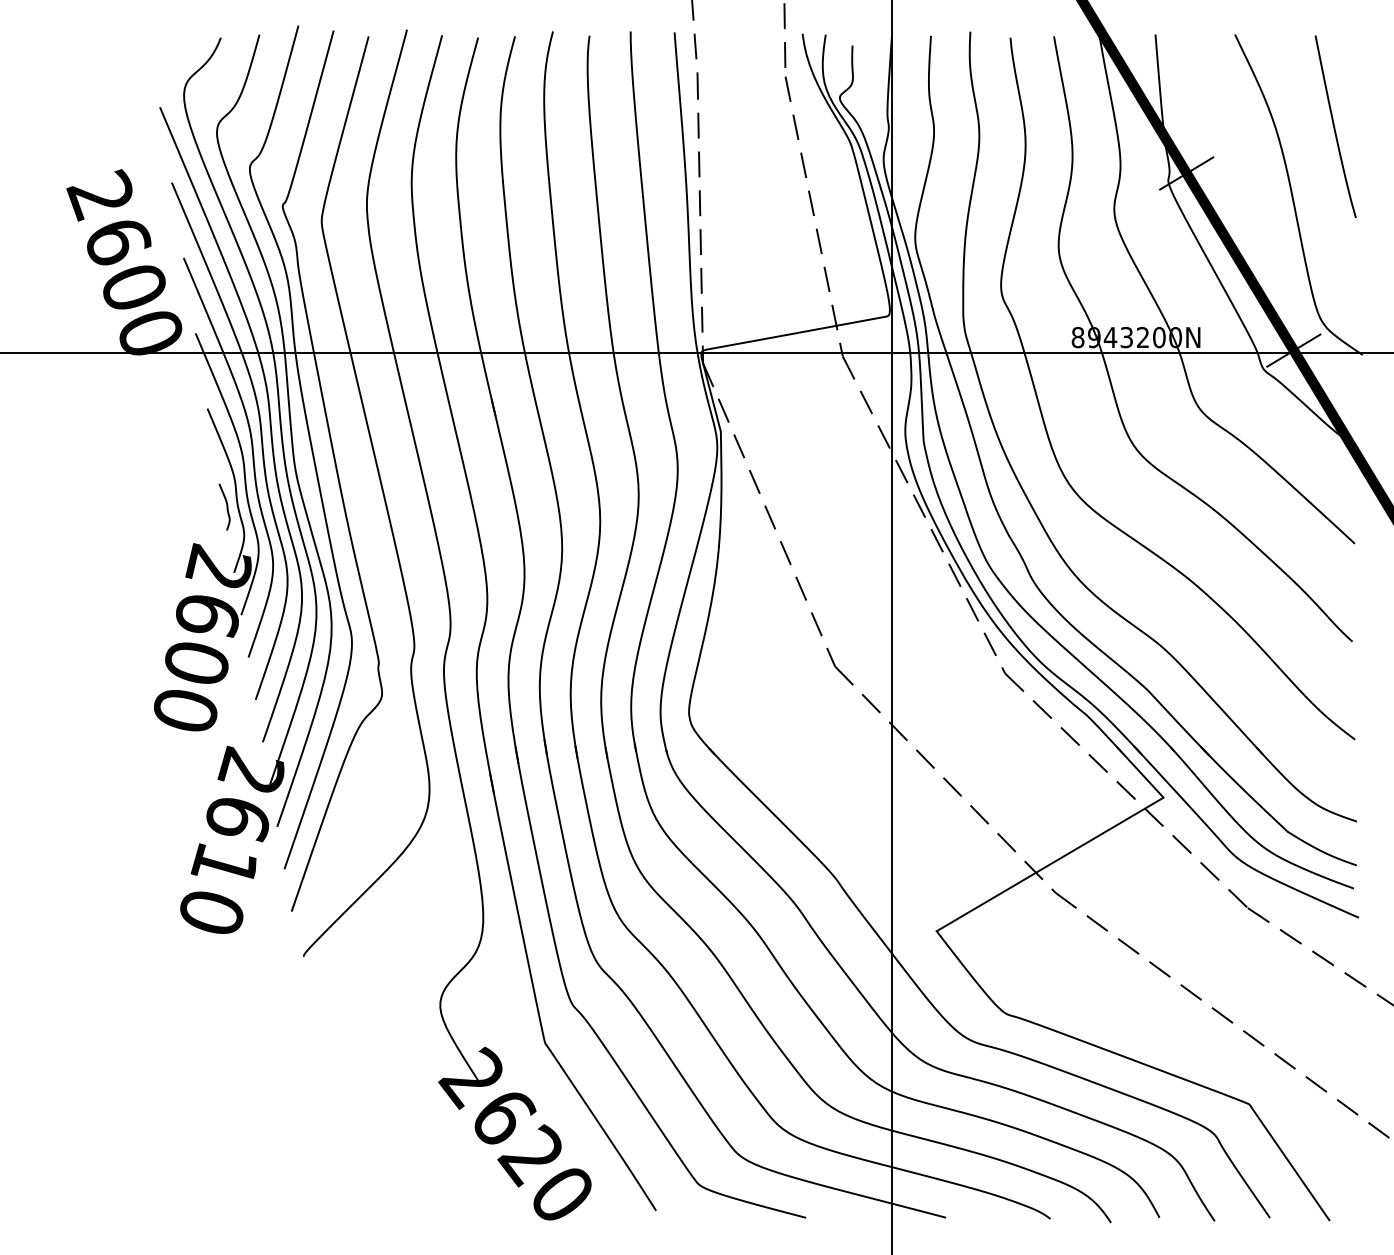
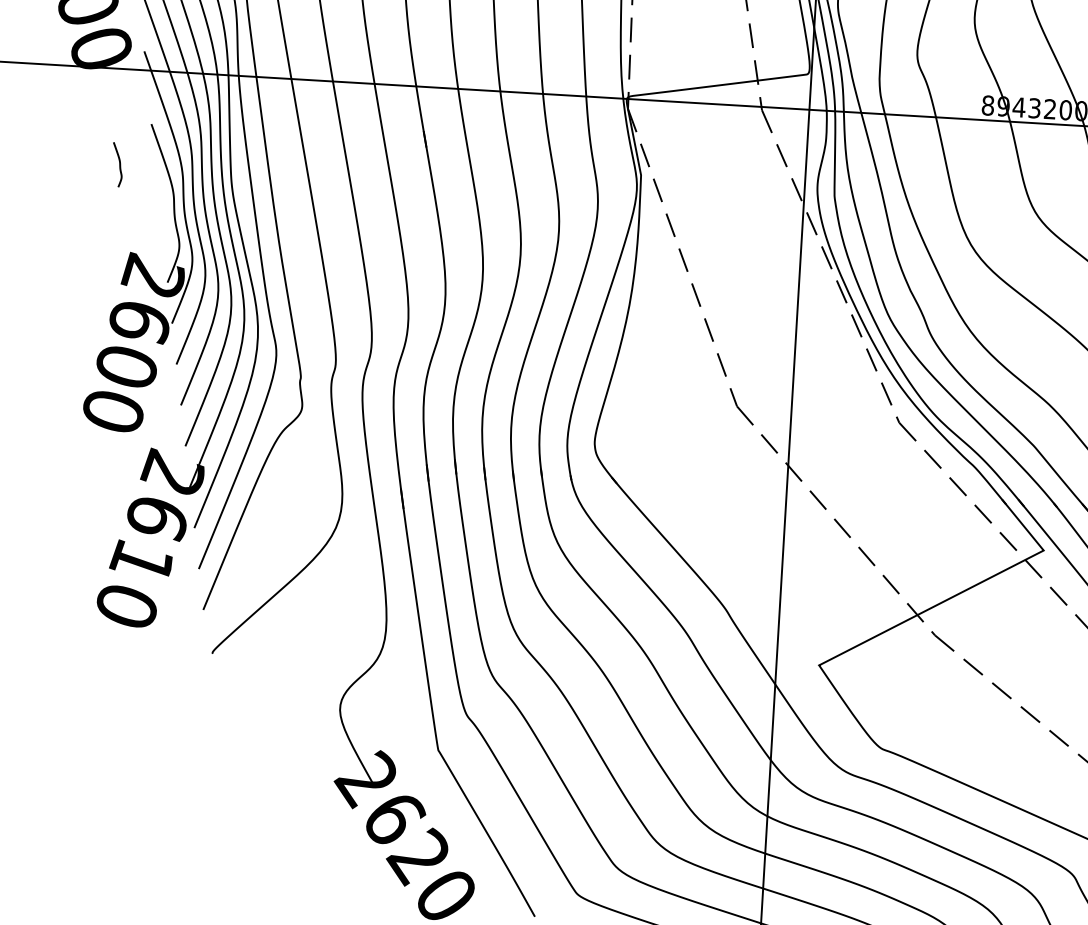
curve: (226, 506) -> (119, 164), moved

